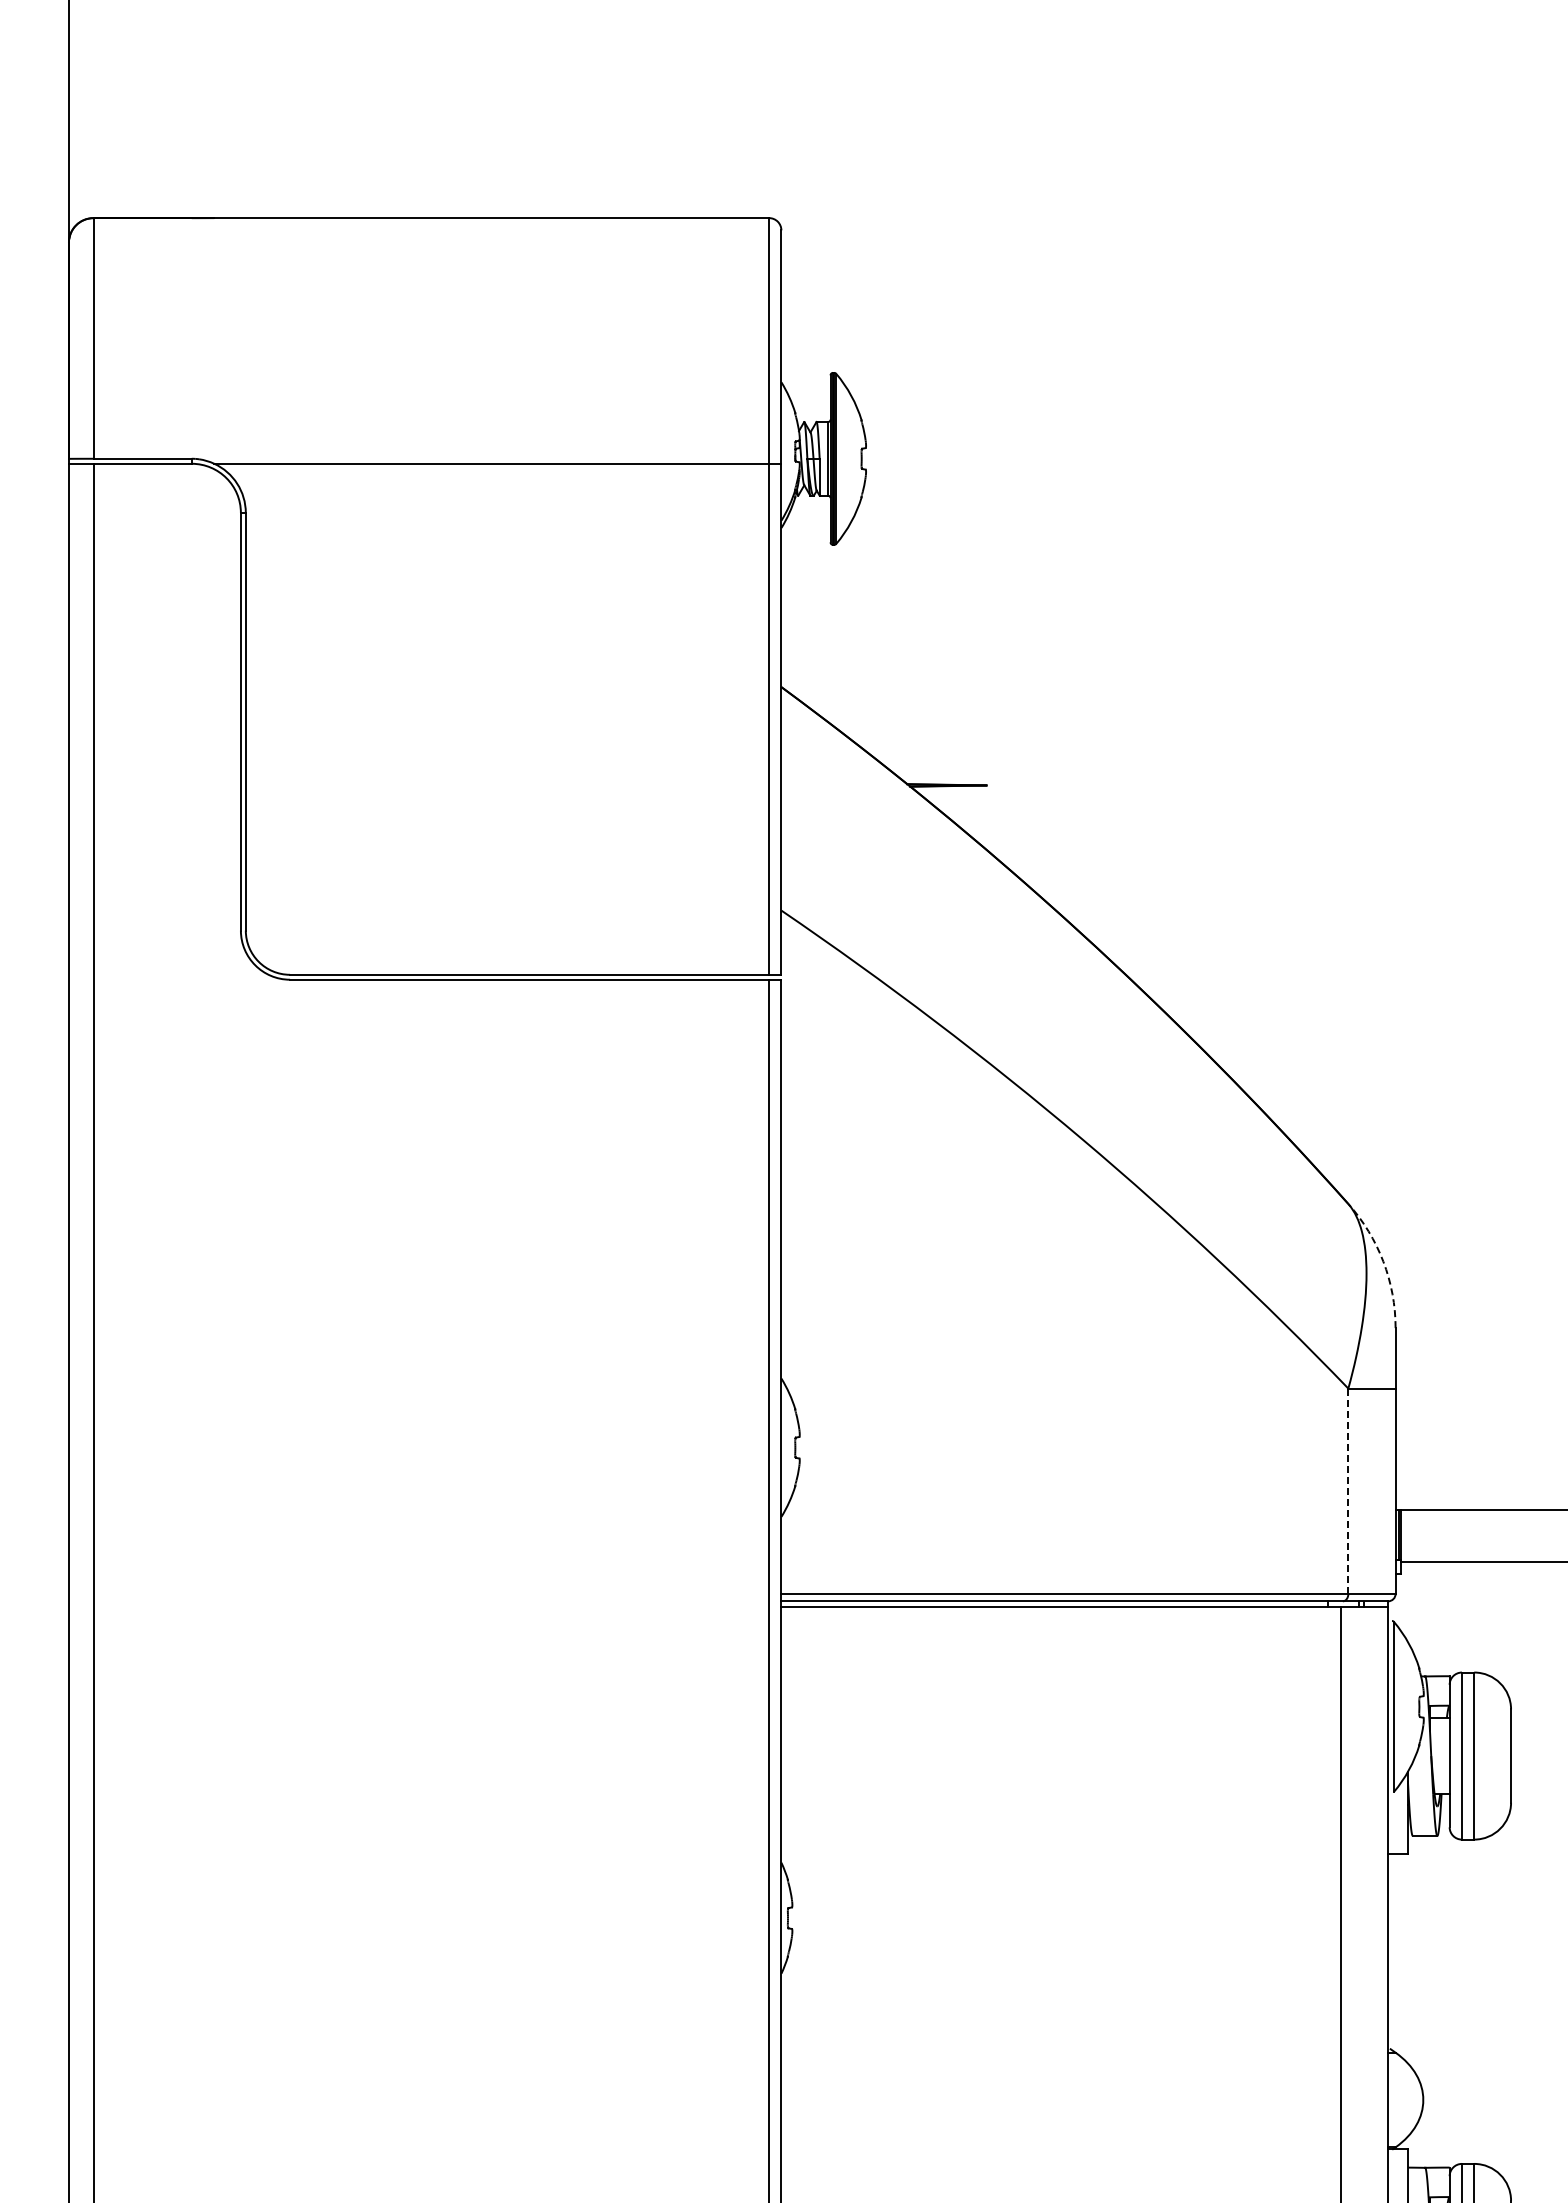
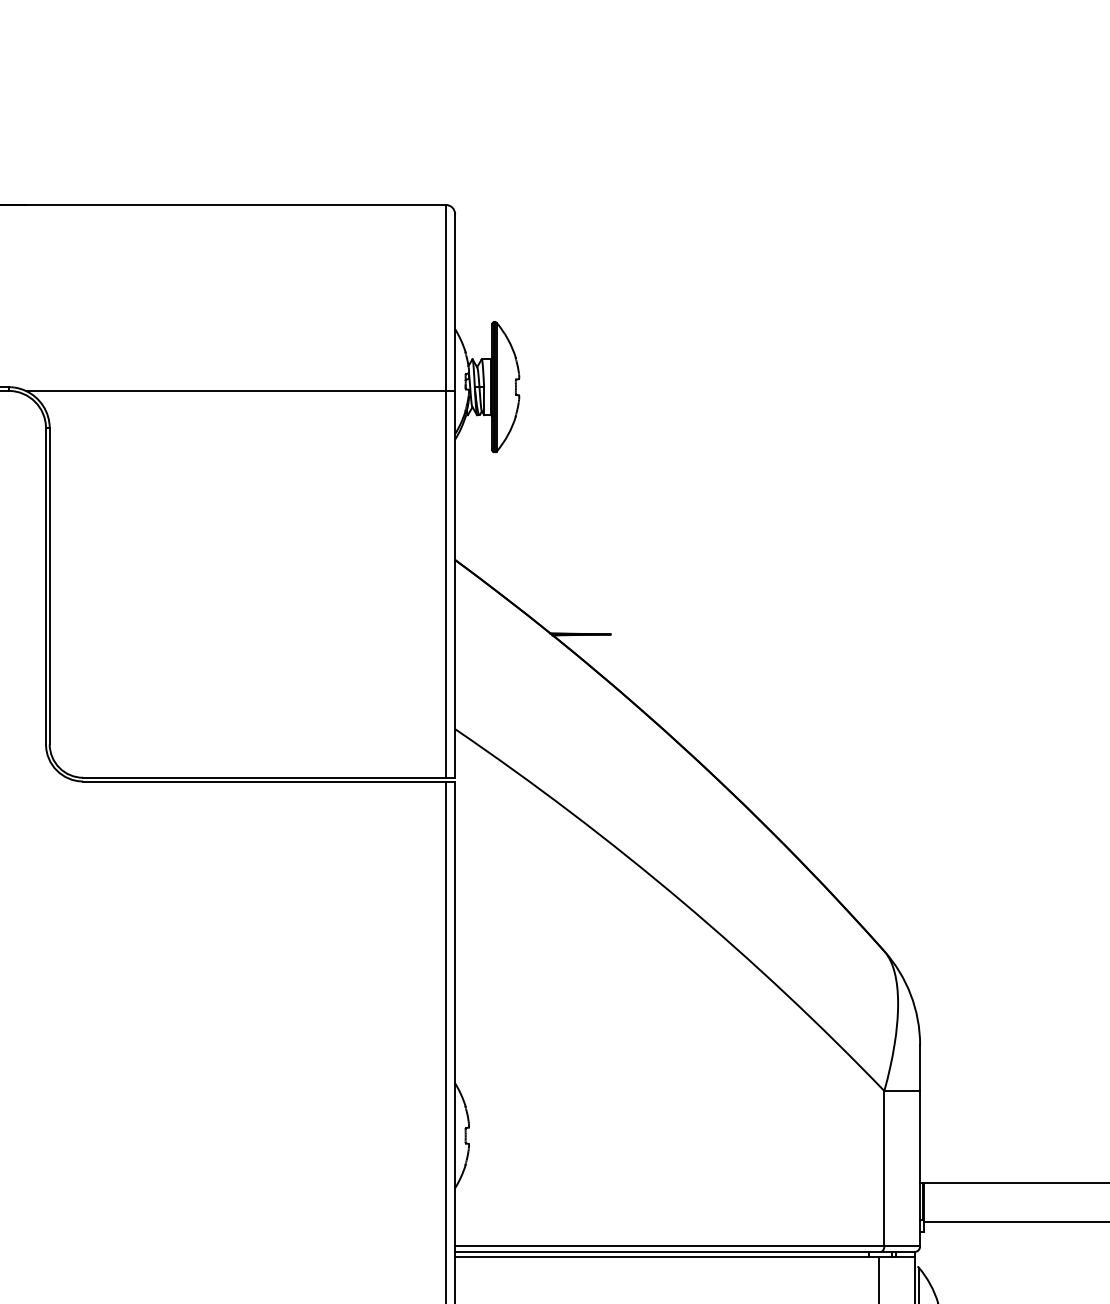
arc: (1383, 1261) -> (910, 994), dashed -> solid
line: (1348, 1491) -> (884, 1168), dashed -> solid

